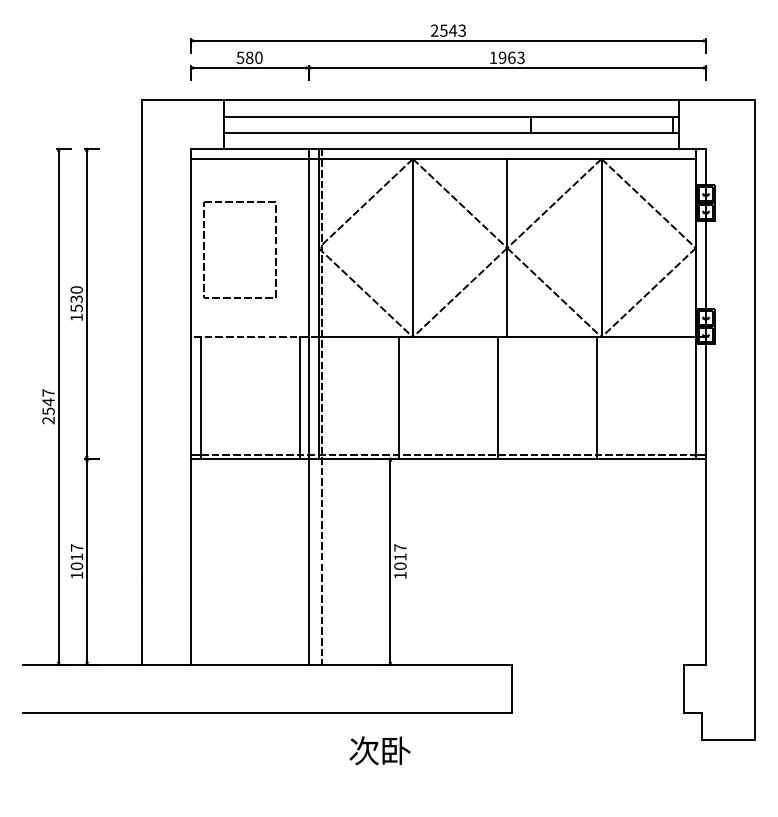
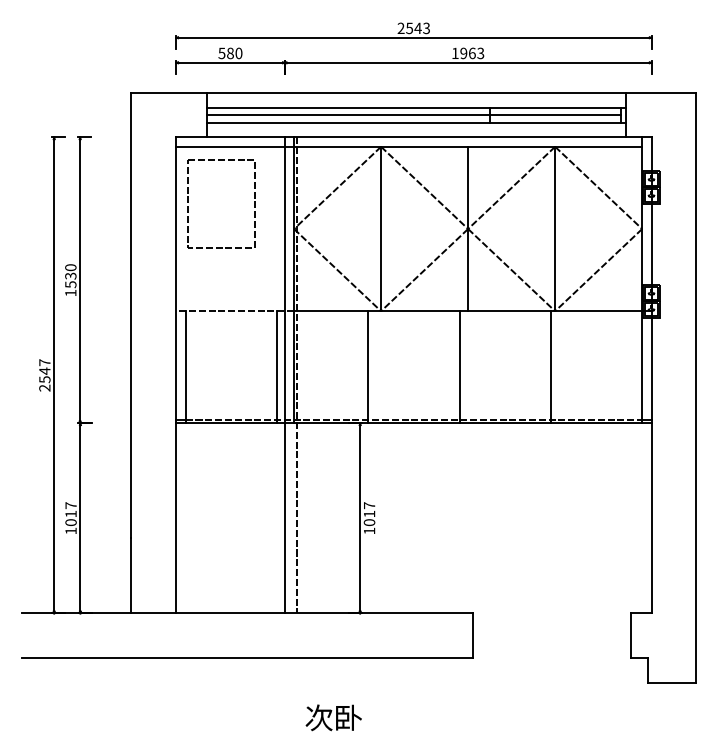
line: (448, 125) -> (413, 115), added
part: (275, 249) -> (254, 203), moved
text: (379, 750) -> (333, 717), moved

